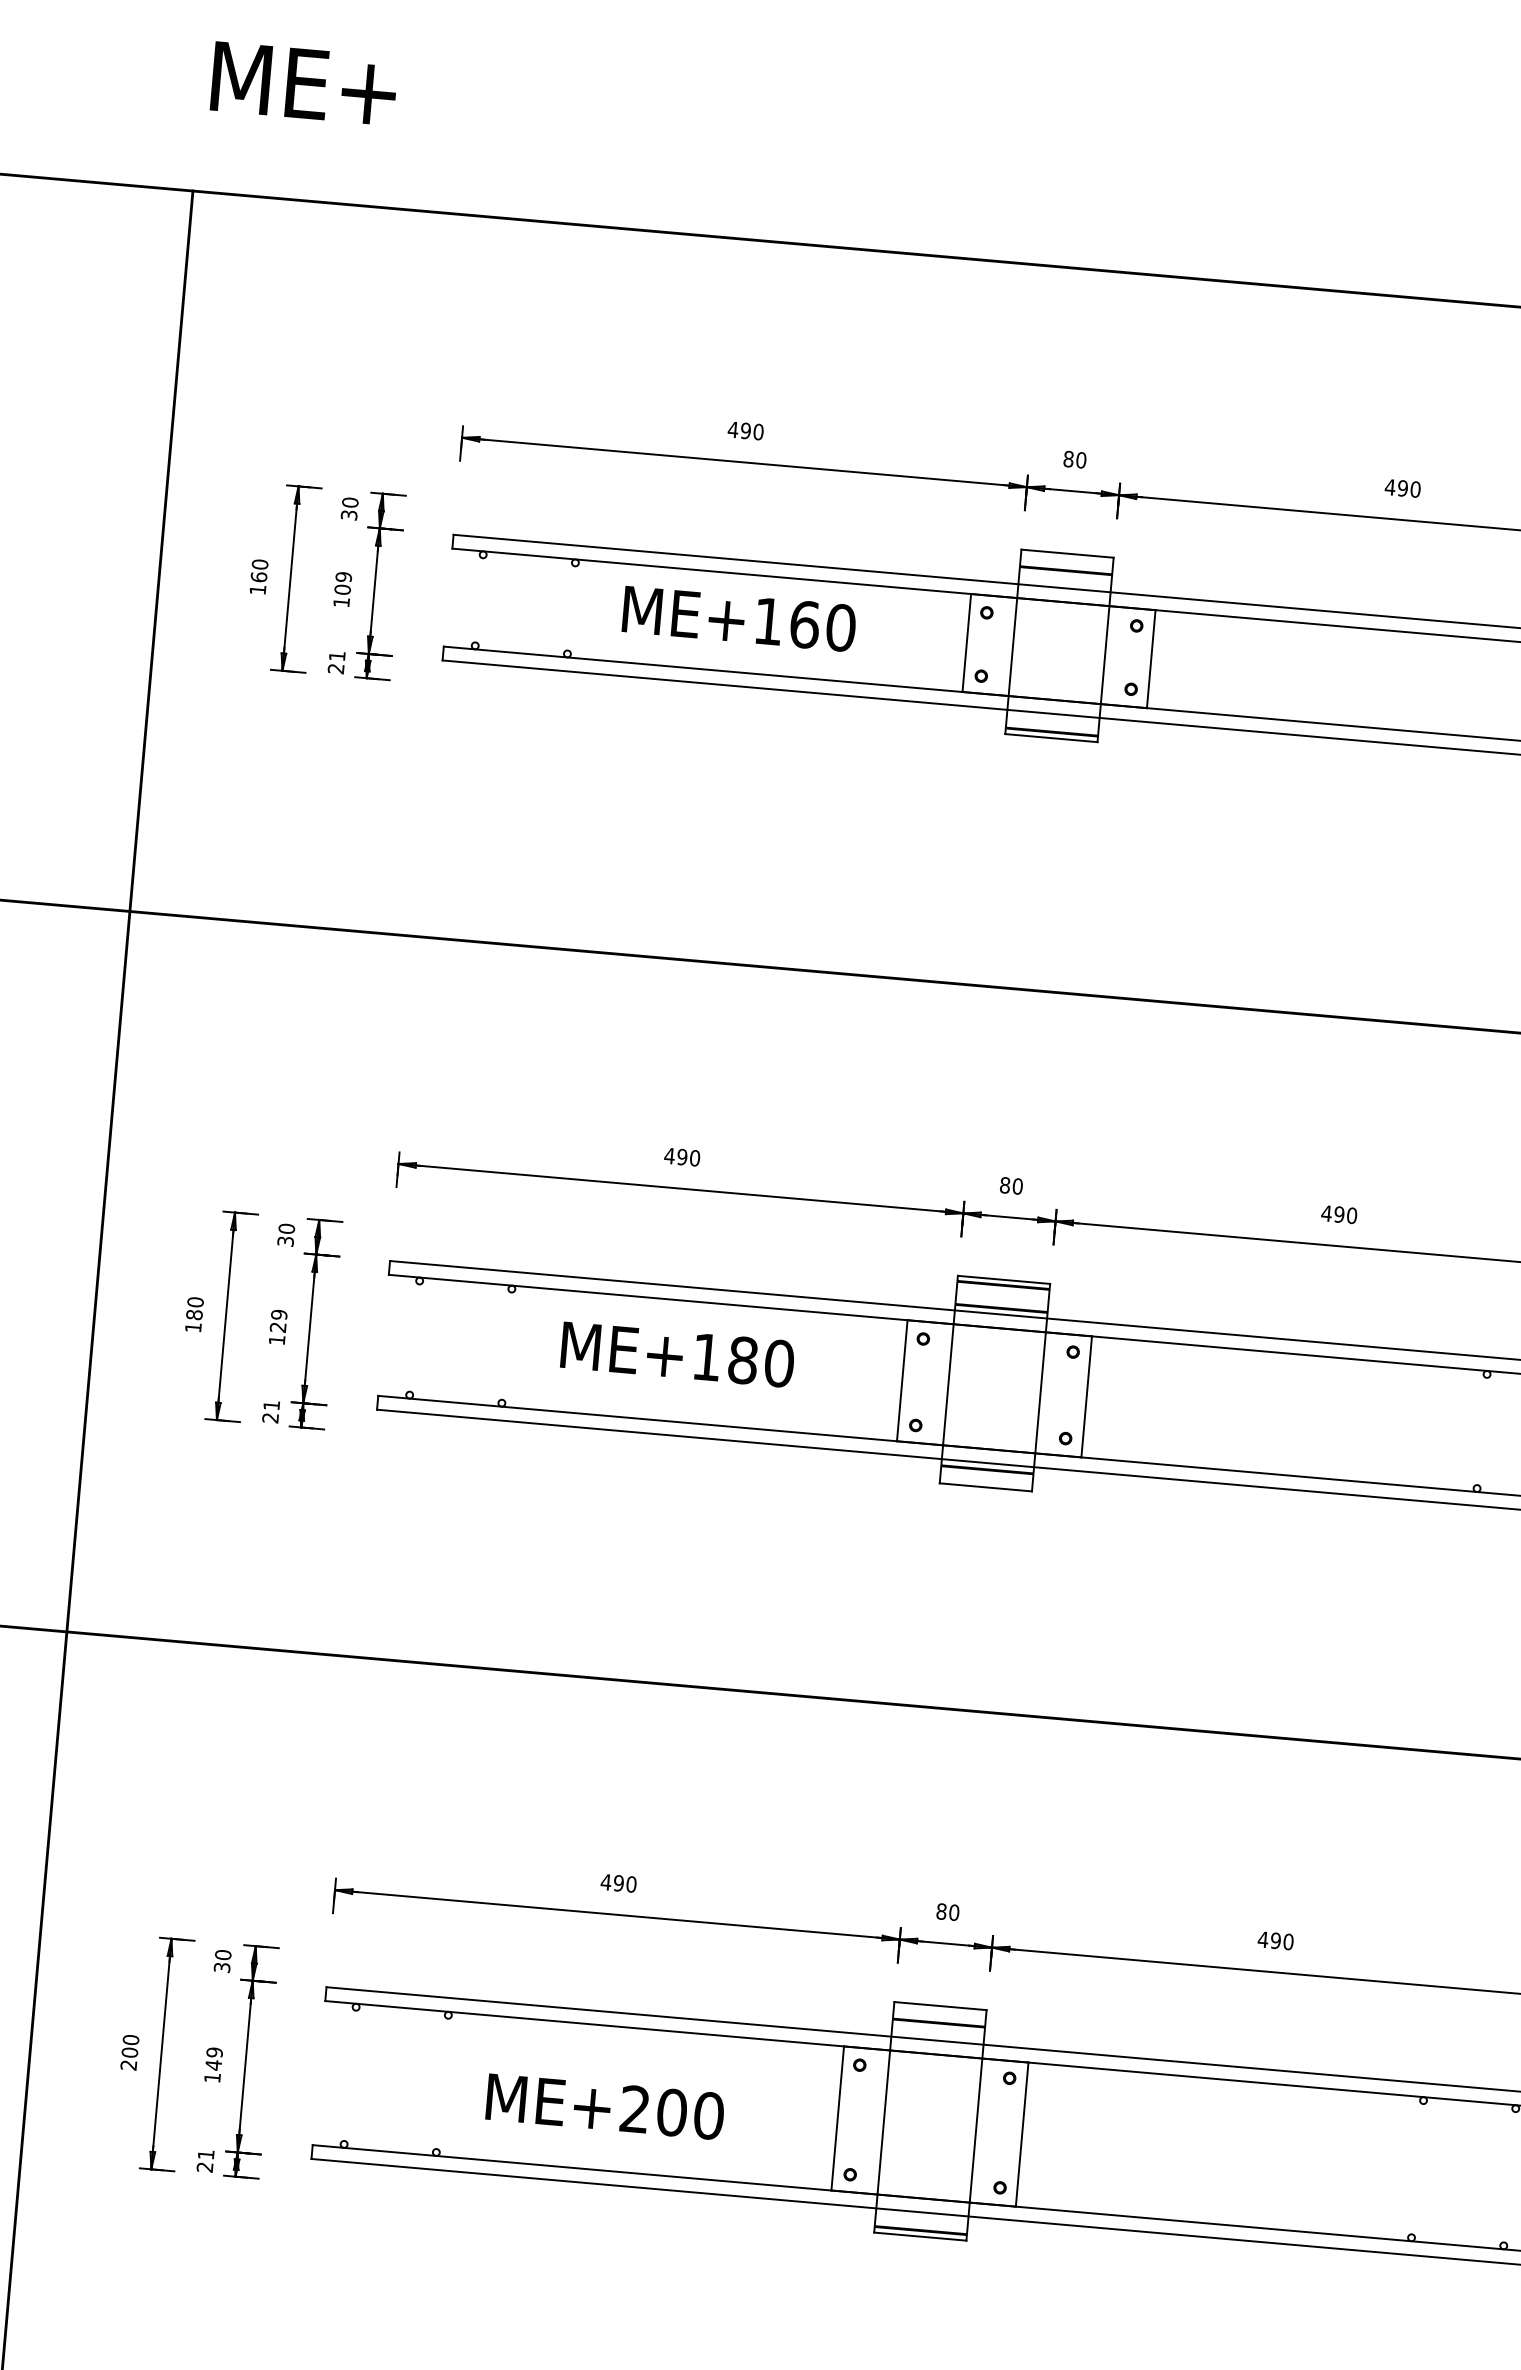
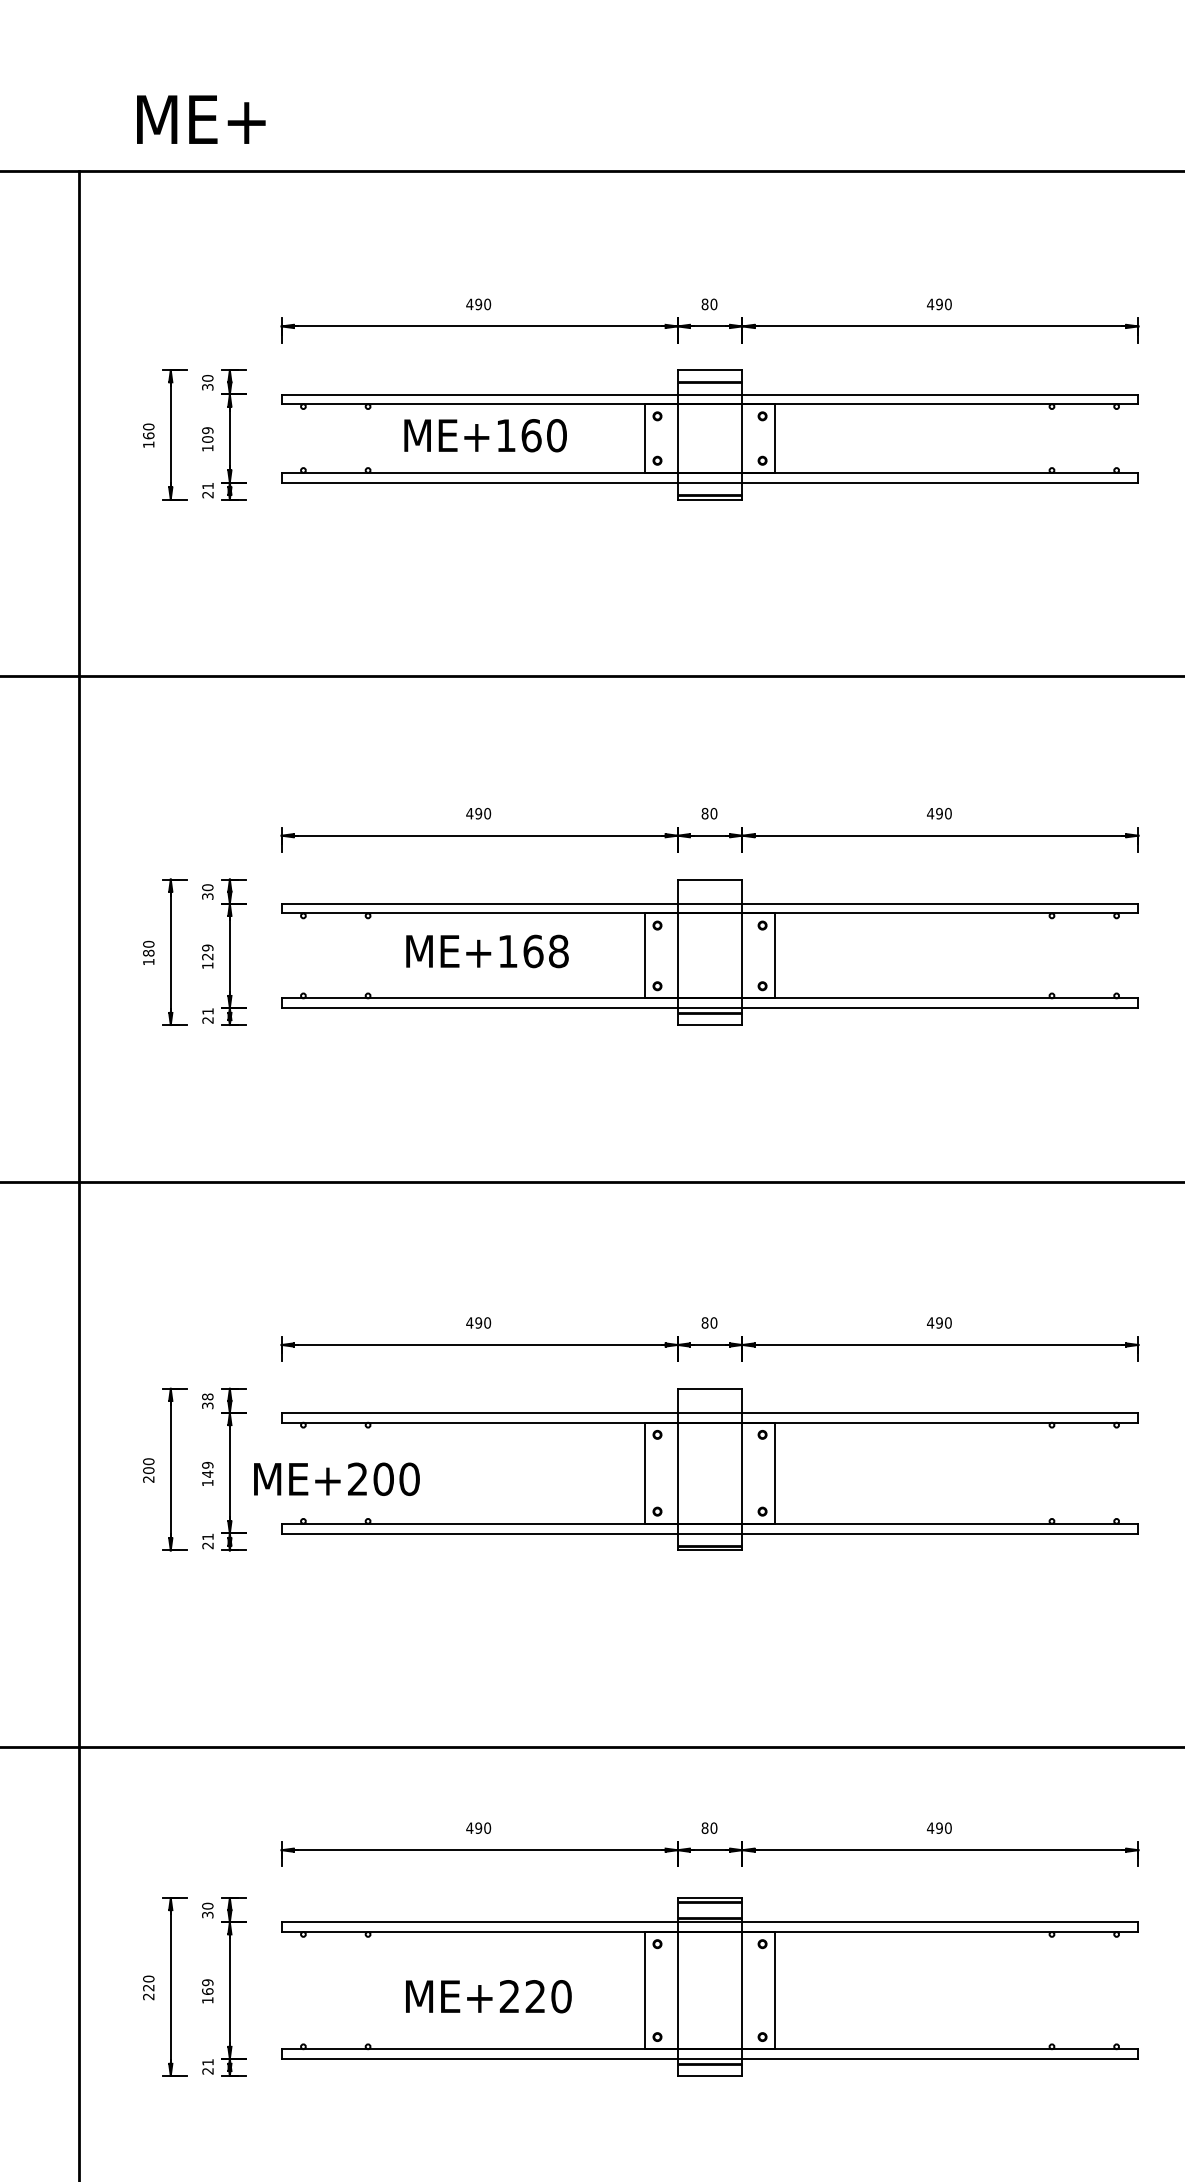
text: (304, 83) -> (201, 119), moved
hatch: (1001, 1296) -> (709, 891), removed
text: (760, 1361) -> (545, 951), ME+180 -> ME+168
text: (222, 1954) -> (207, 1396), 30 -> 38
hatch: (938, 2022) -> (709, 1400), removed
text: (604, 2105) -> (336, 1478), moved

